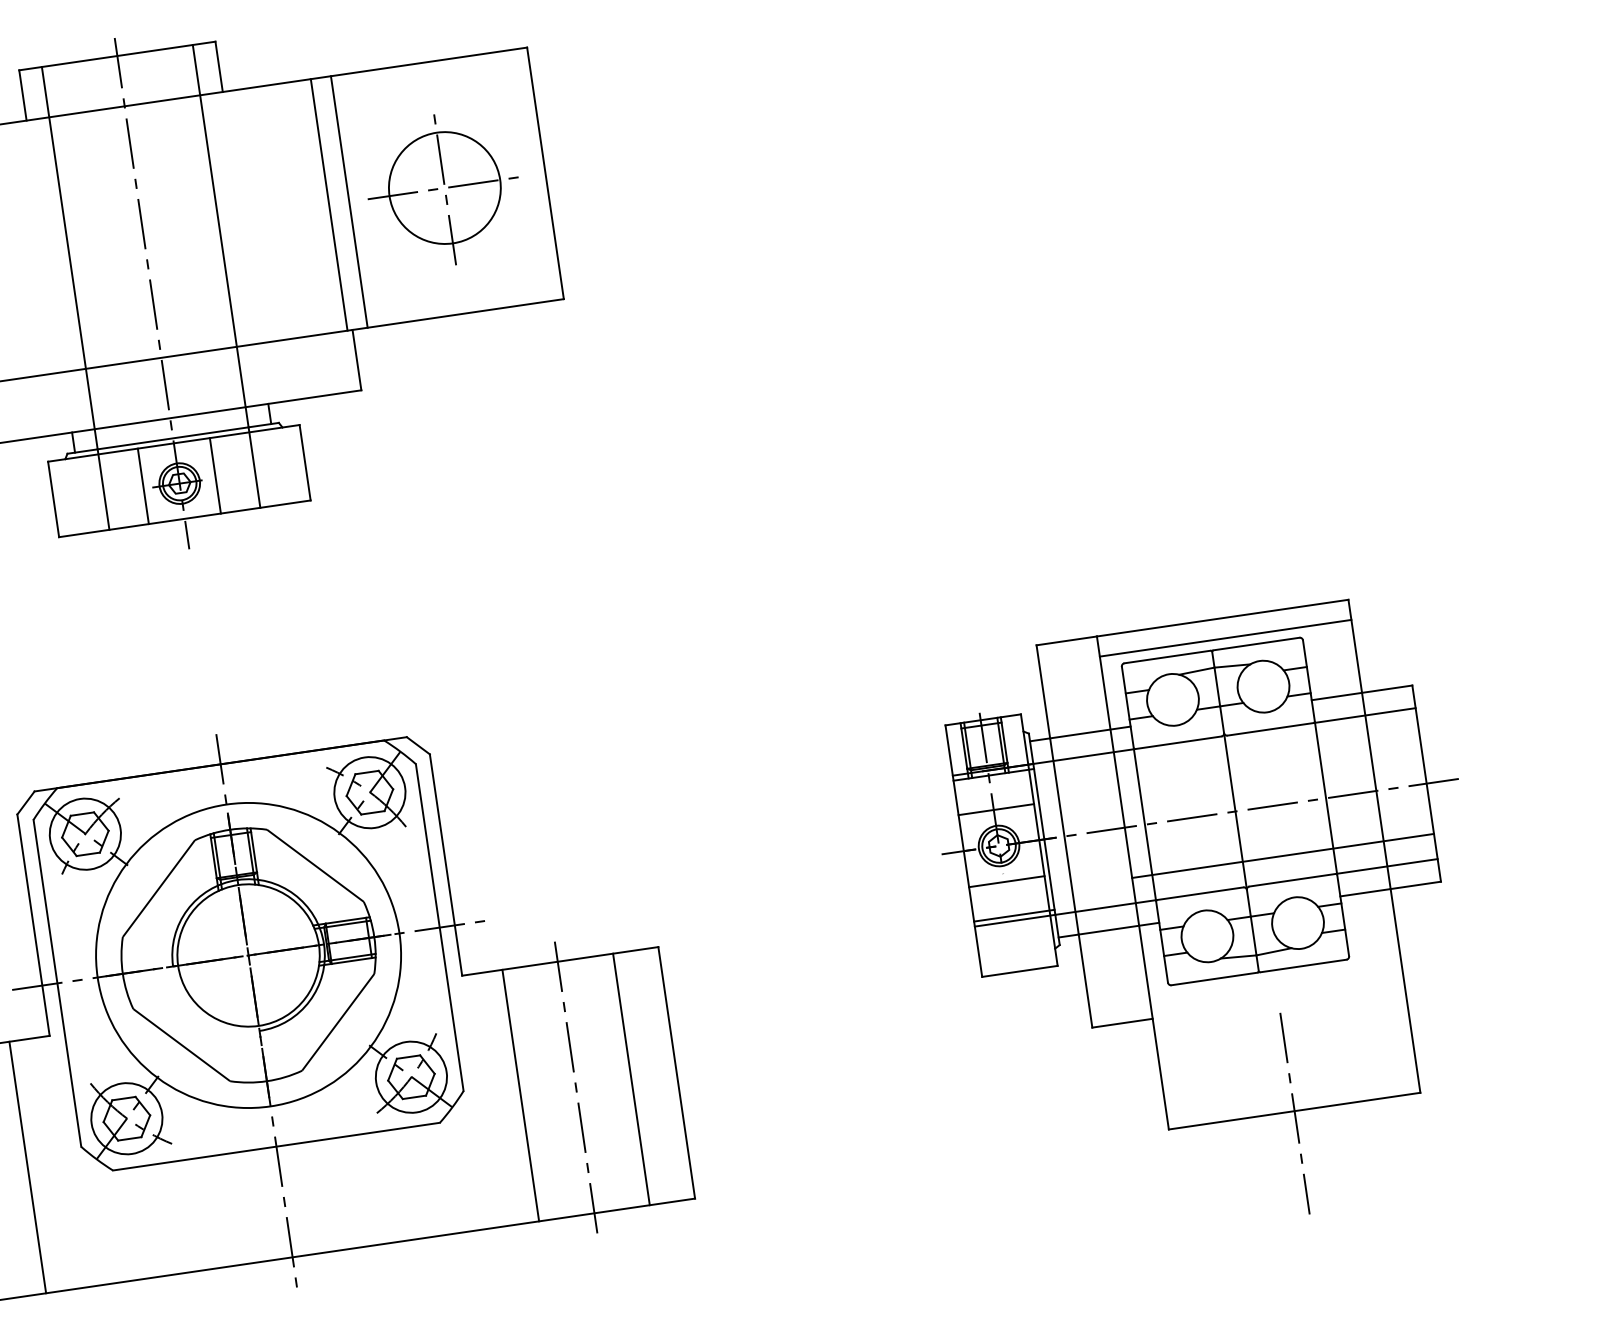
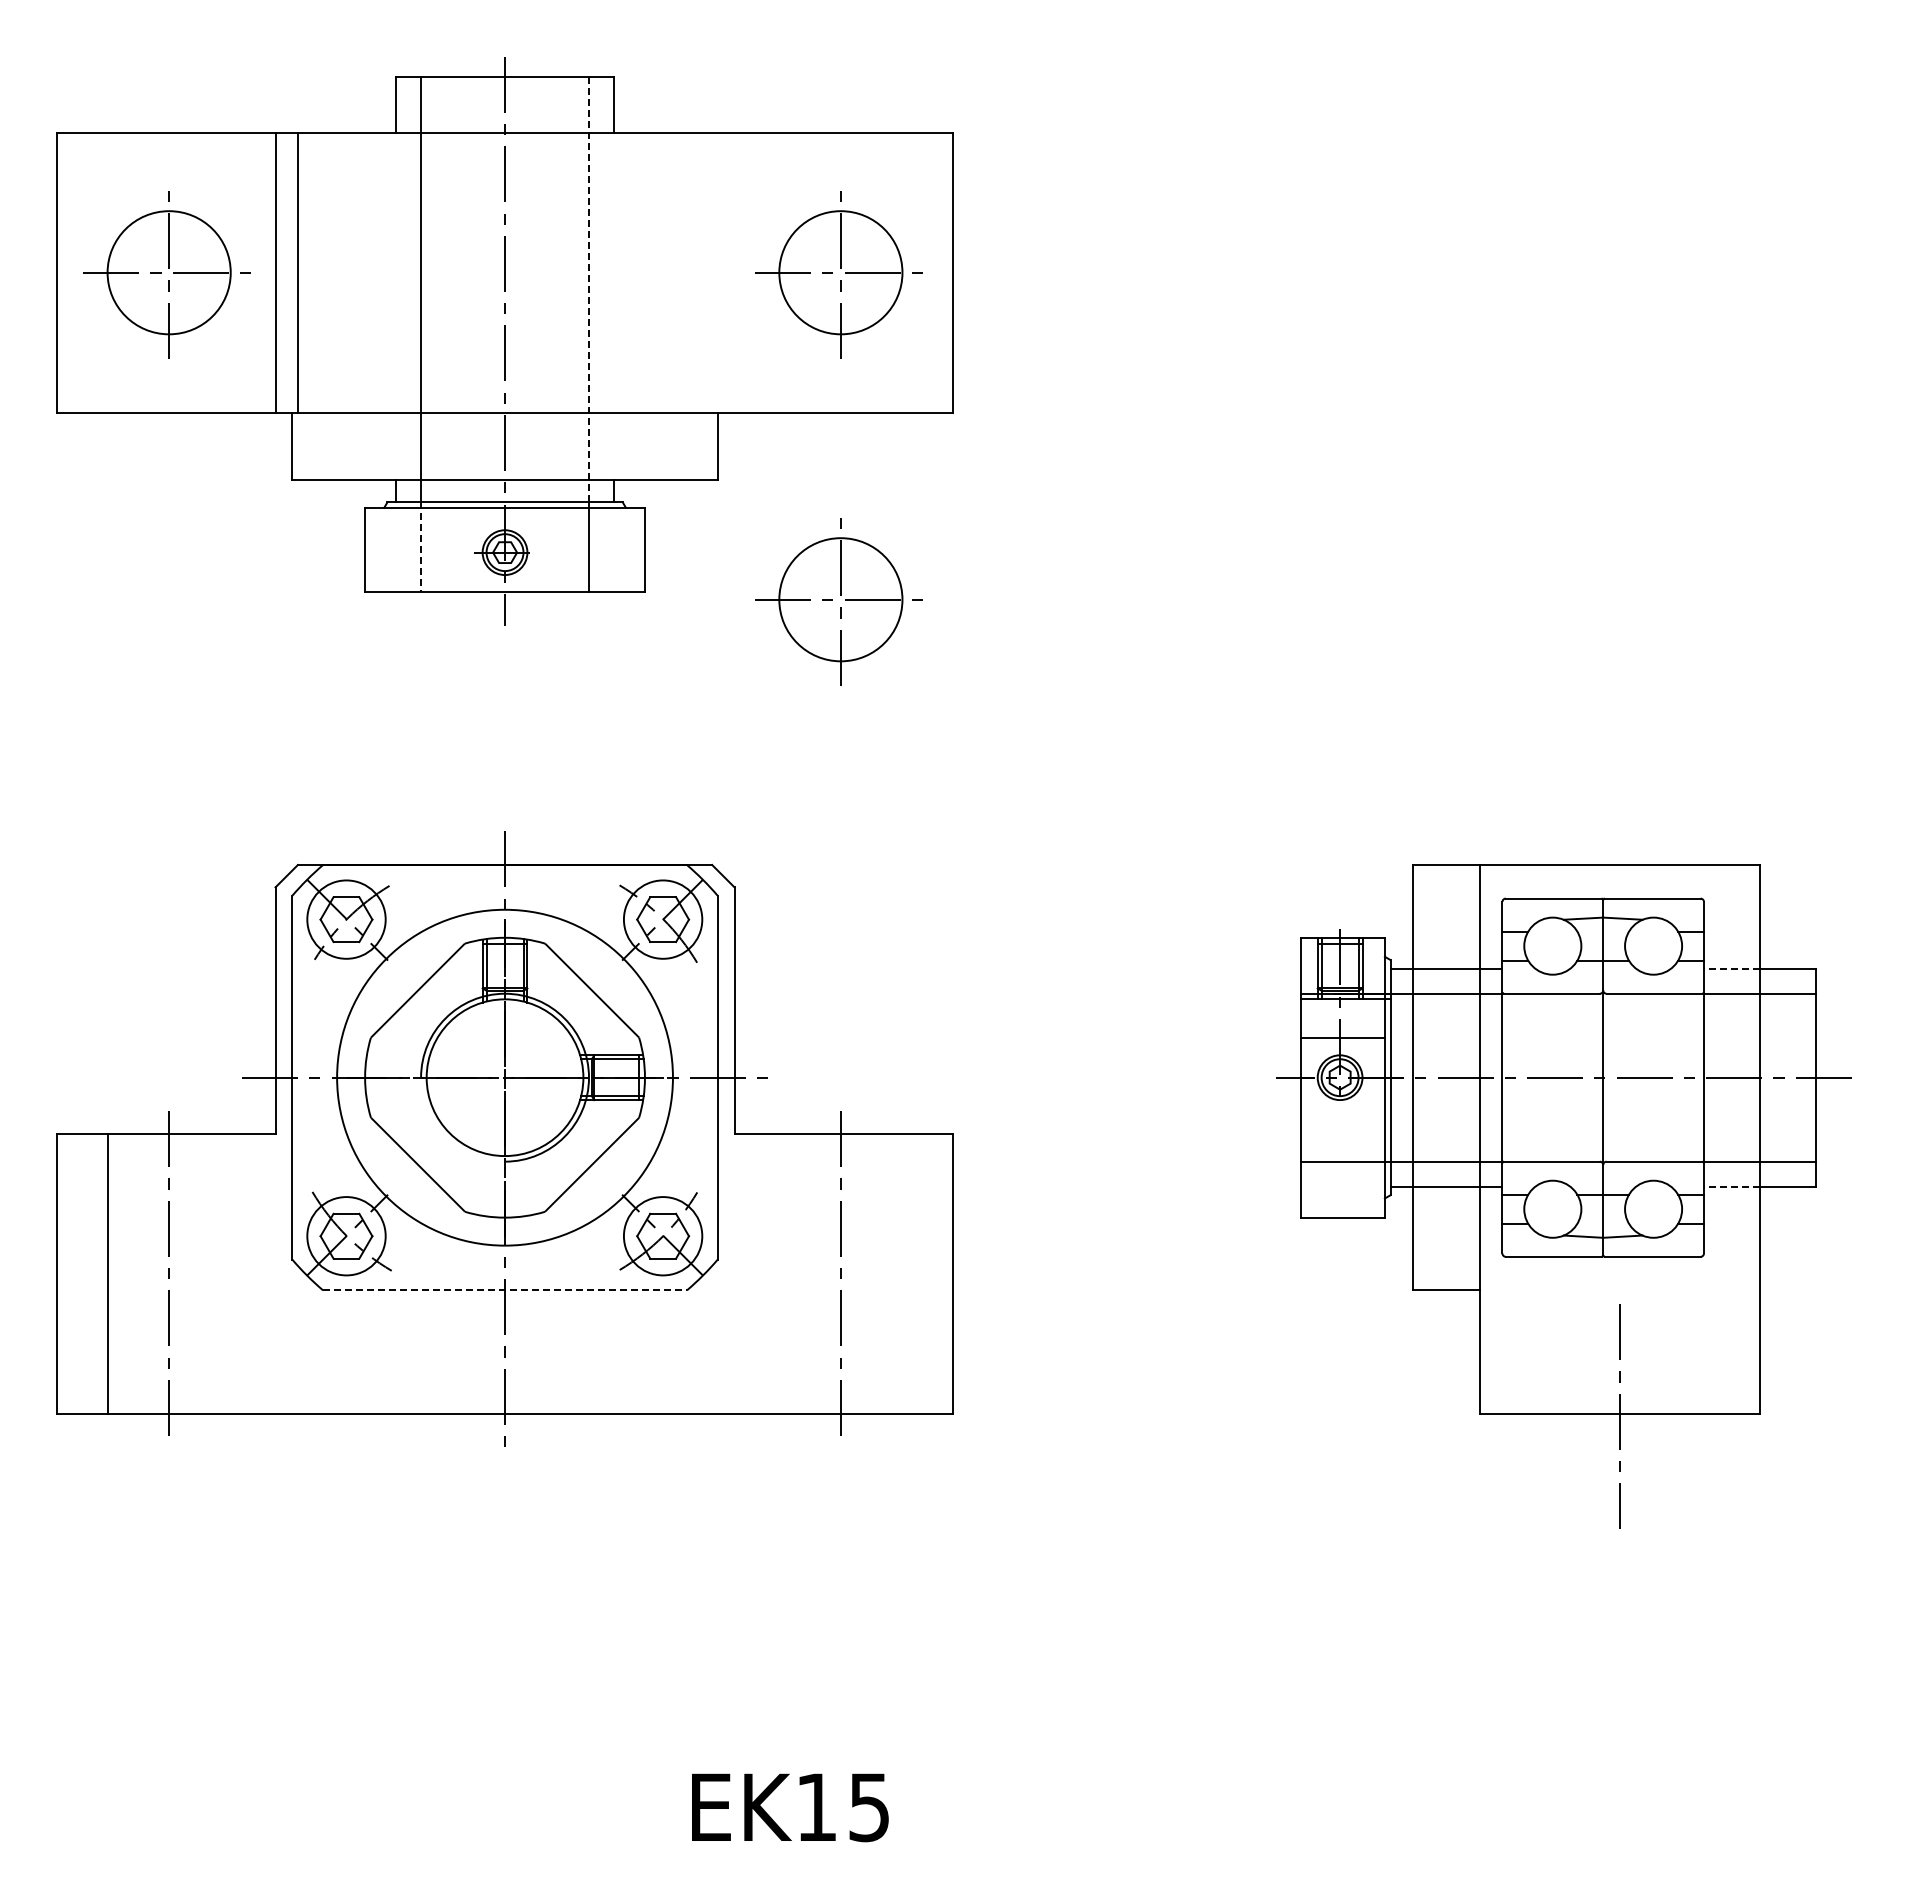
line: (349, 201) -> (734, 272), removed
line: (329, 204) -> (712, 272), removed
line: (221, 236) -> (589, 289), solid -> dashed
line: (215, 475) -> (545, 549), removed
part: (485, 483) -> (838, 601), added
line: (142, 486) -> (464, 549), removed
line: (104, 489) -> (421, 547), solid -> dashed
line: (1225, 638) -> (1619, 887), removed
line: (1336, 696) -> (1731, 968), solid -> dashed
line: (1282, 855) -> (1647, 1133), removed
line: (1006, 881) -> (1342, 1117), removed
line: (1365, 892) -> (1731, 1186), solid -> dashed
line: (1014, 916) -> (1345, 1156), removed
line: (631, 1079) -> (902, 1273), removed
line: (520, 1095) -> (779, 1273), removed
line: (276, 1146) -> (505, 1290), solid -> dashed
line: (27, 1167) -> (230, 1273), removed

